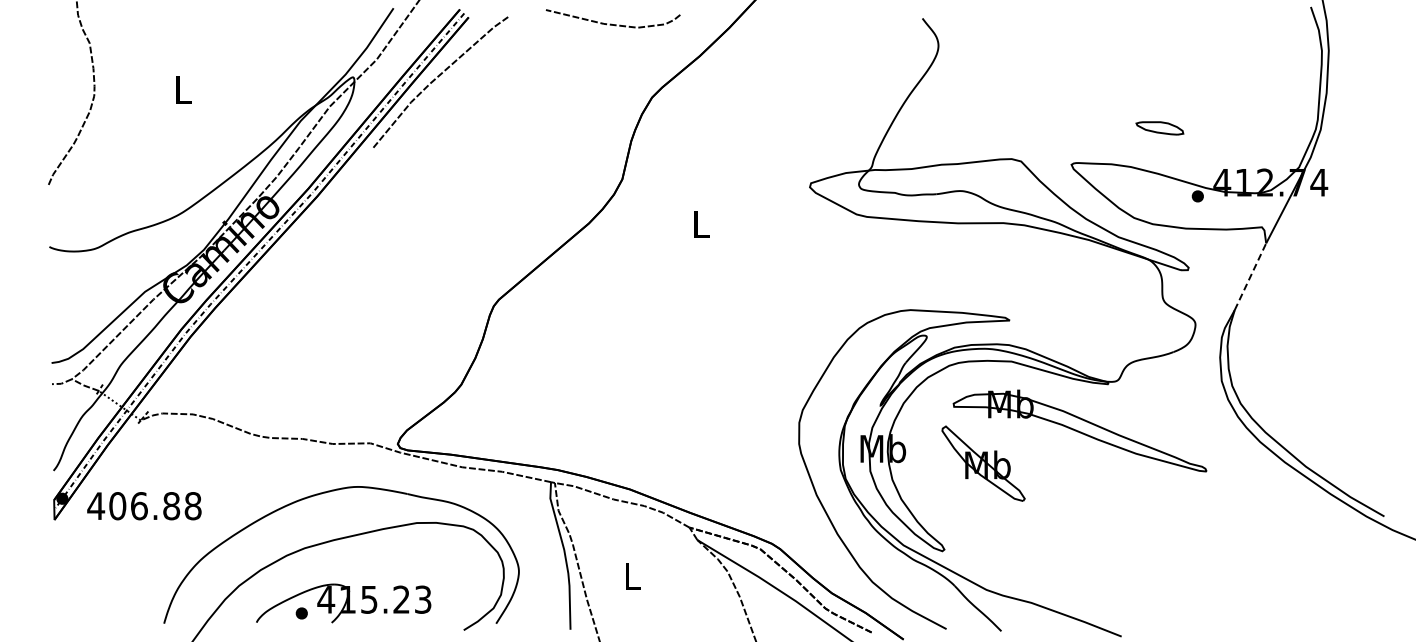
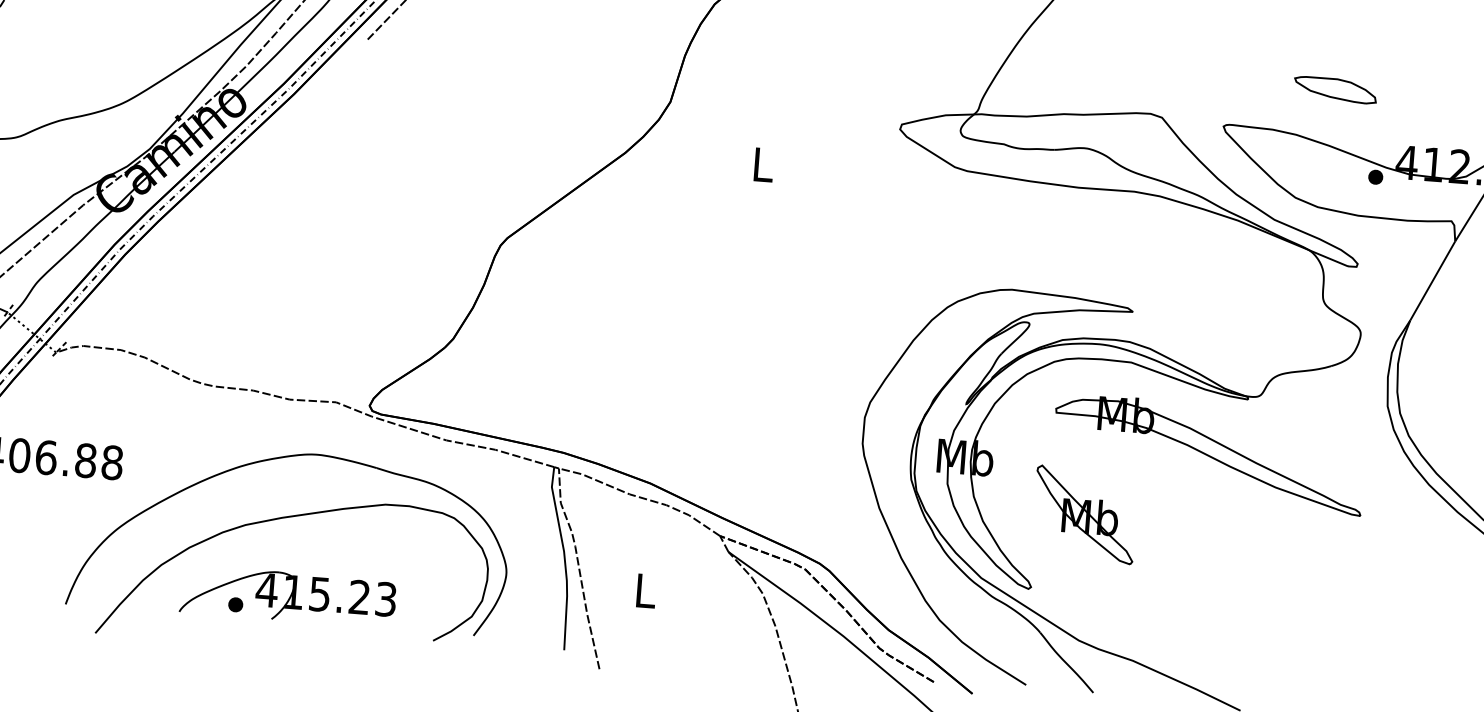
part: (1159, 128) -> (1335, 90), size x1.43
line: (1250, 276) -> (1432, 280), dashed -> solid
part: (983, 463) -> (1084, 514), moved

